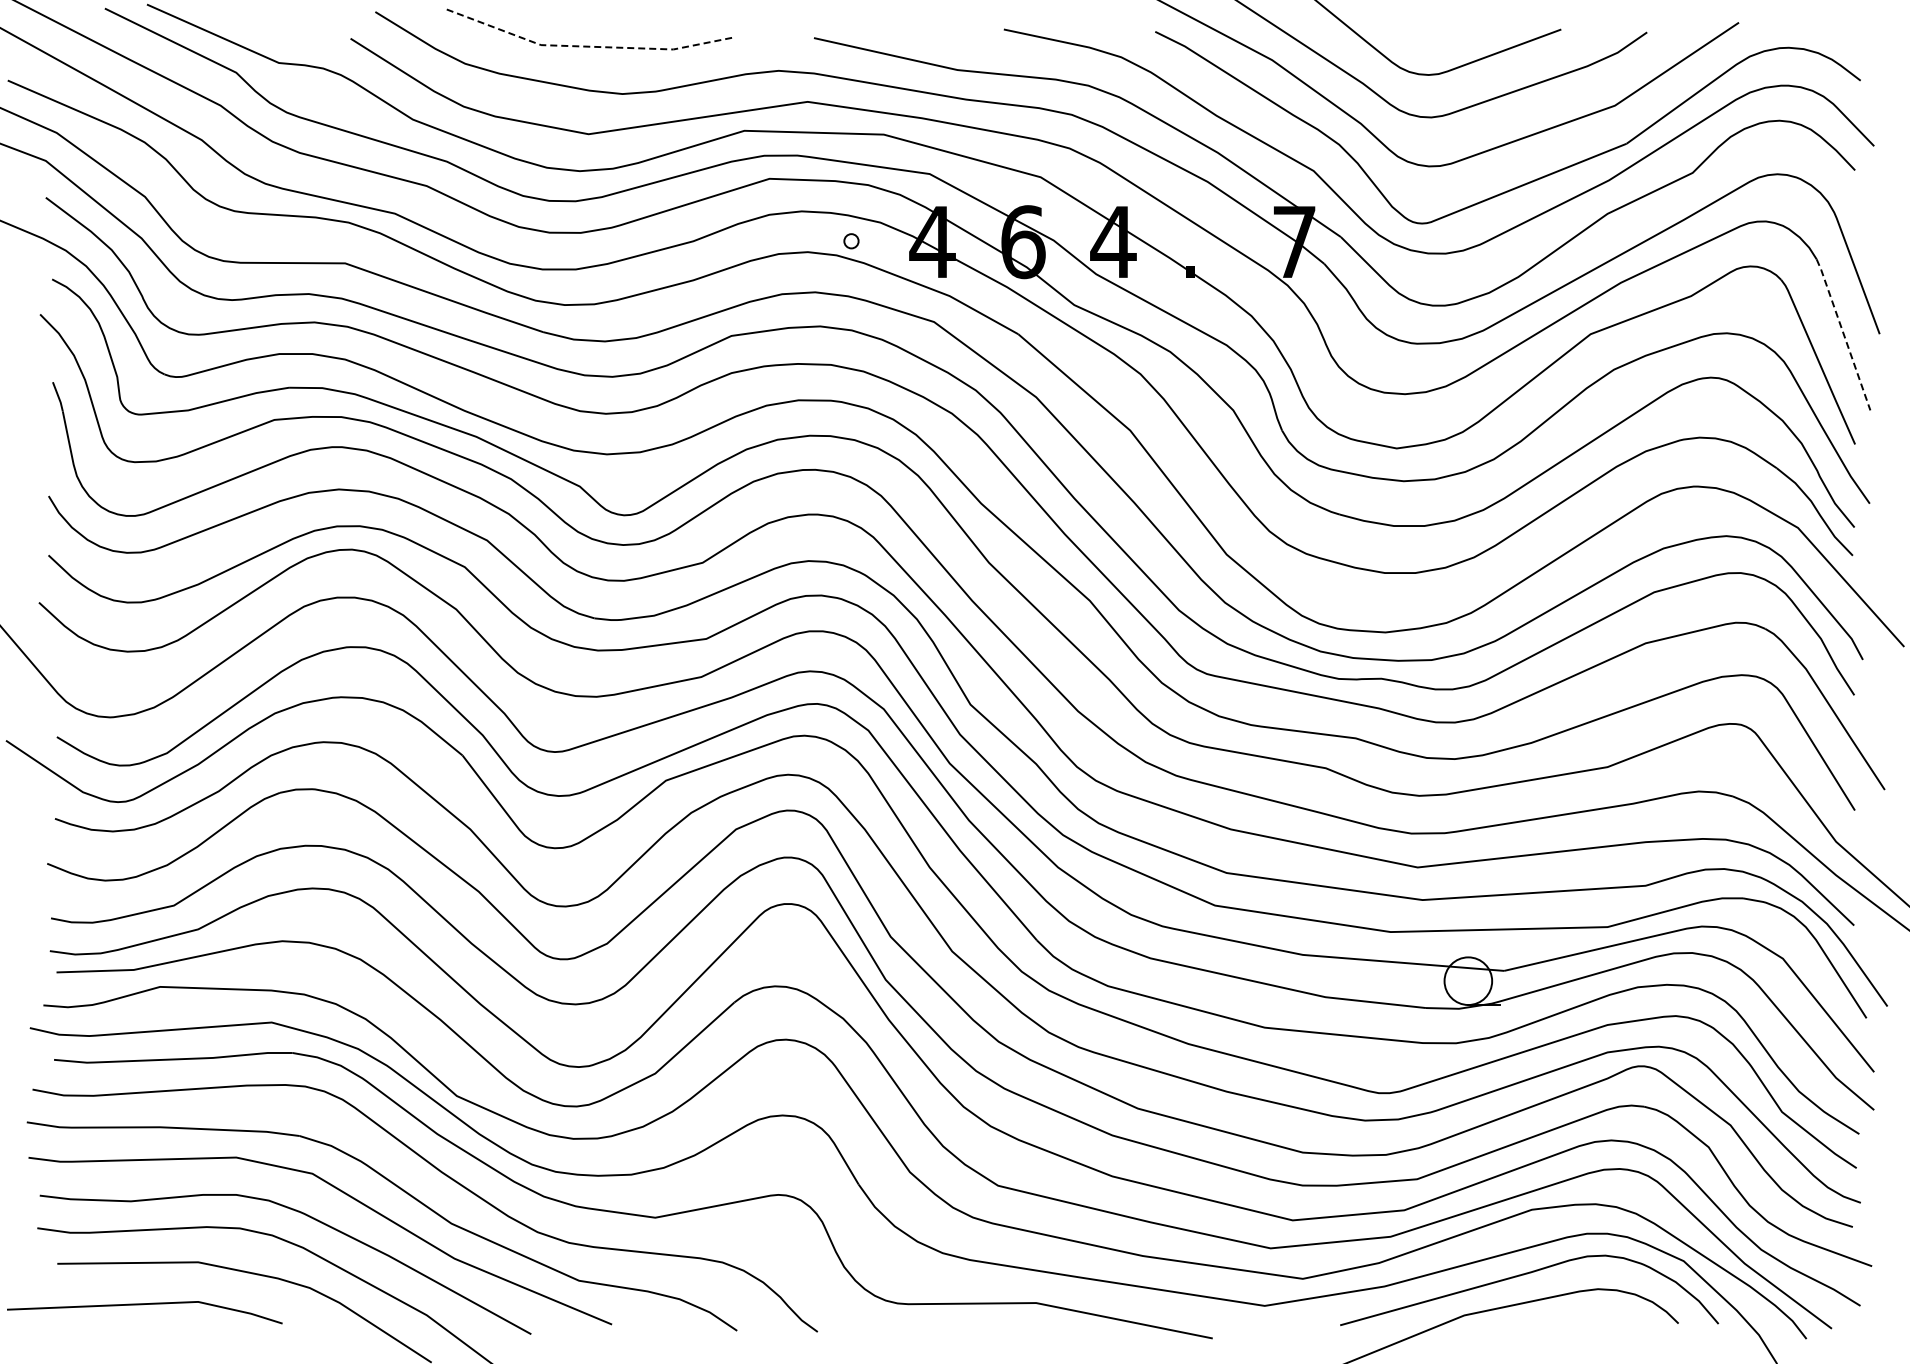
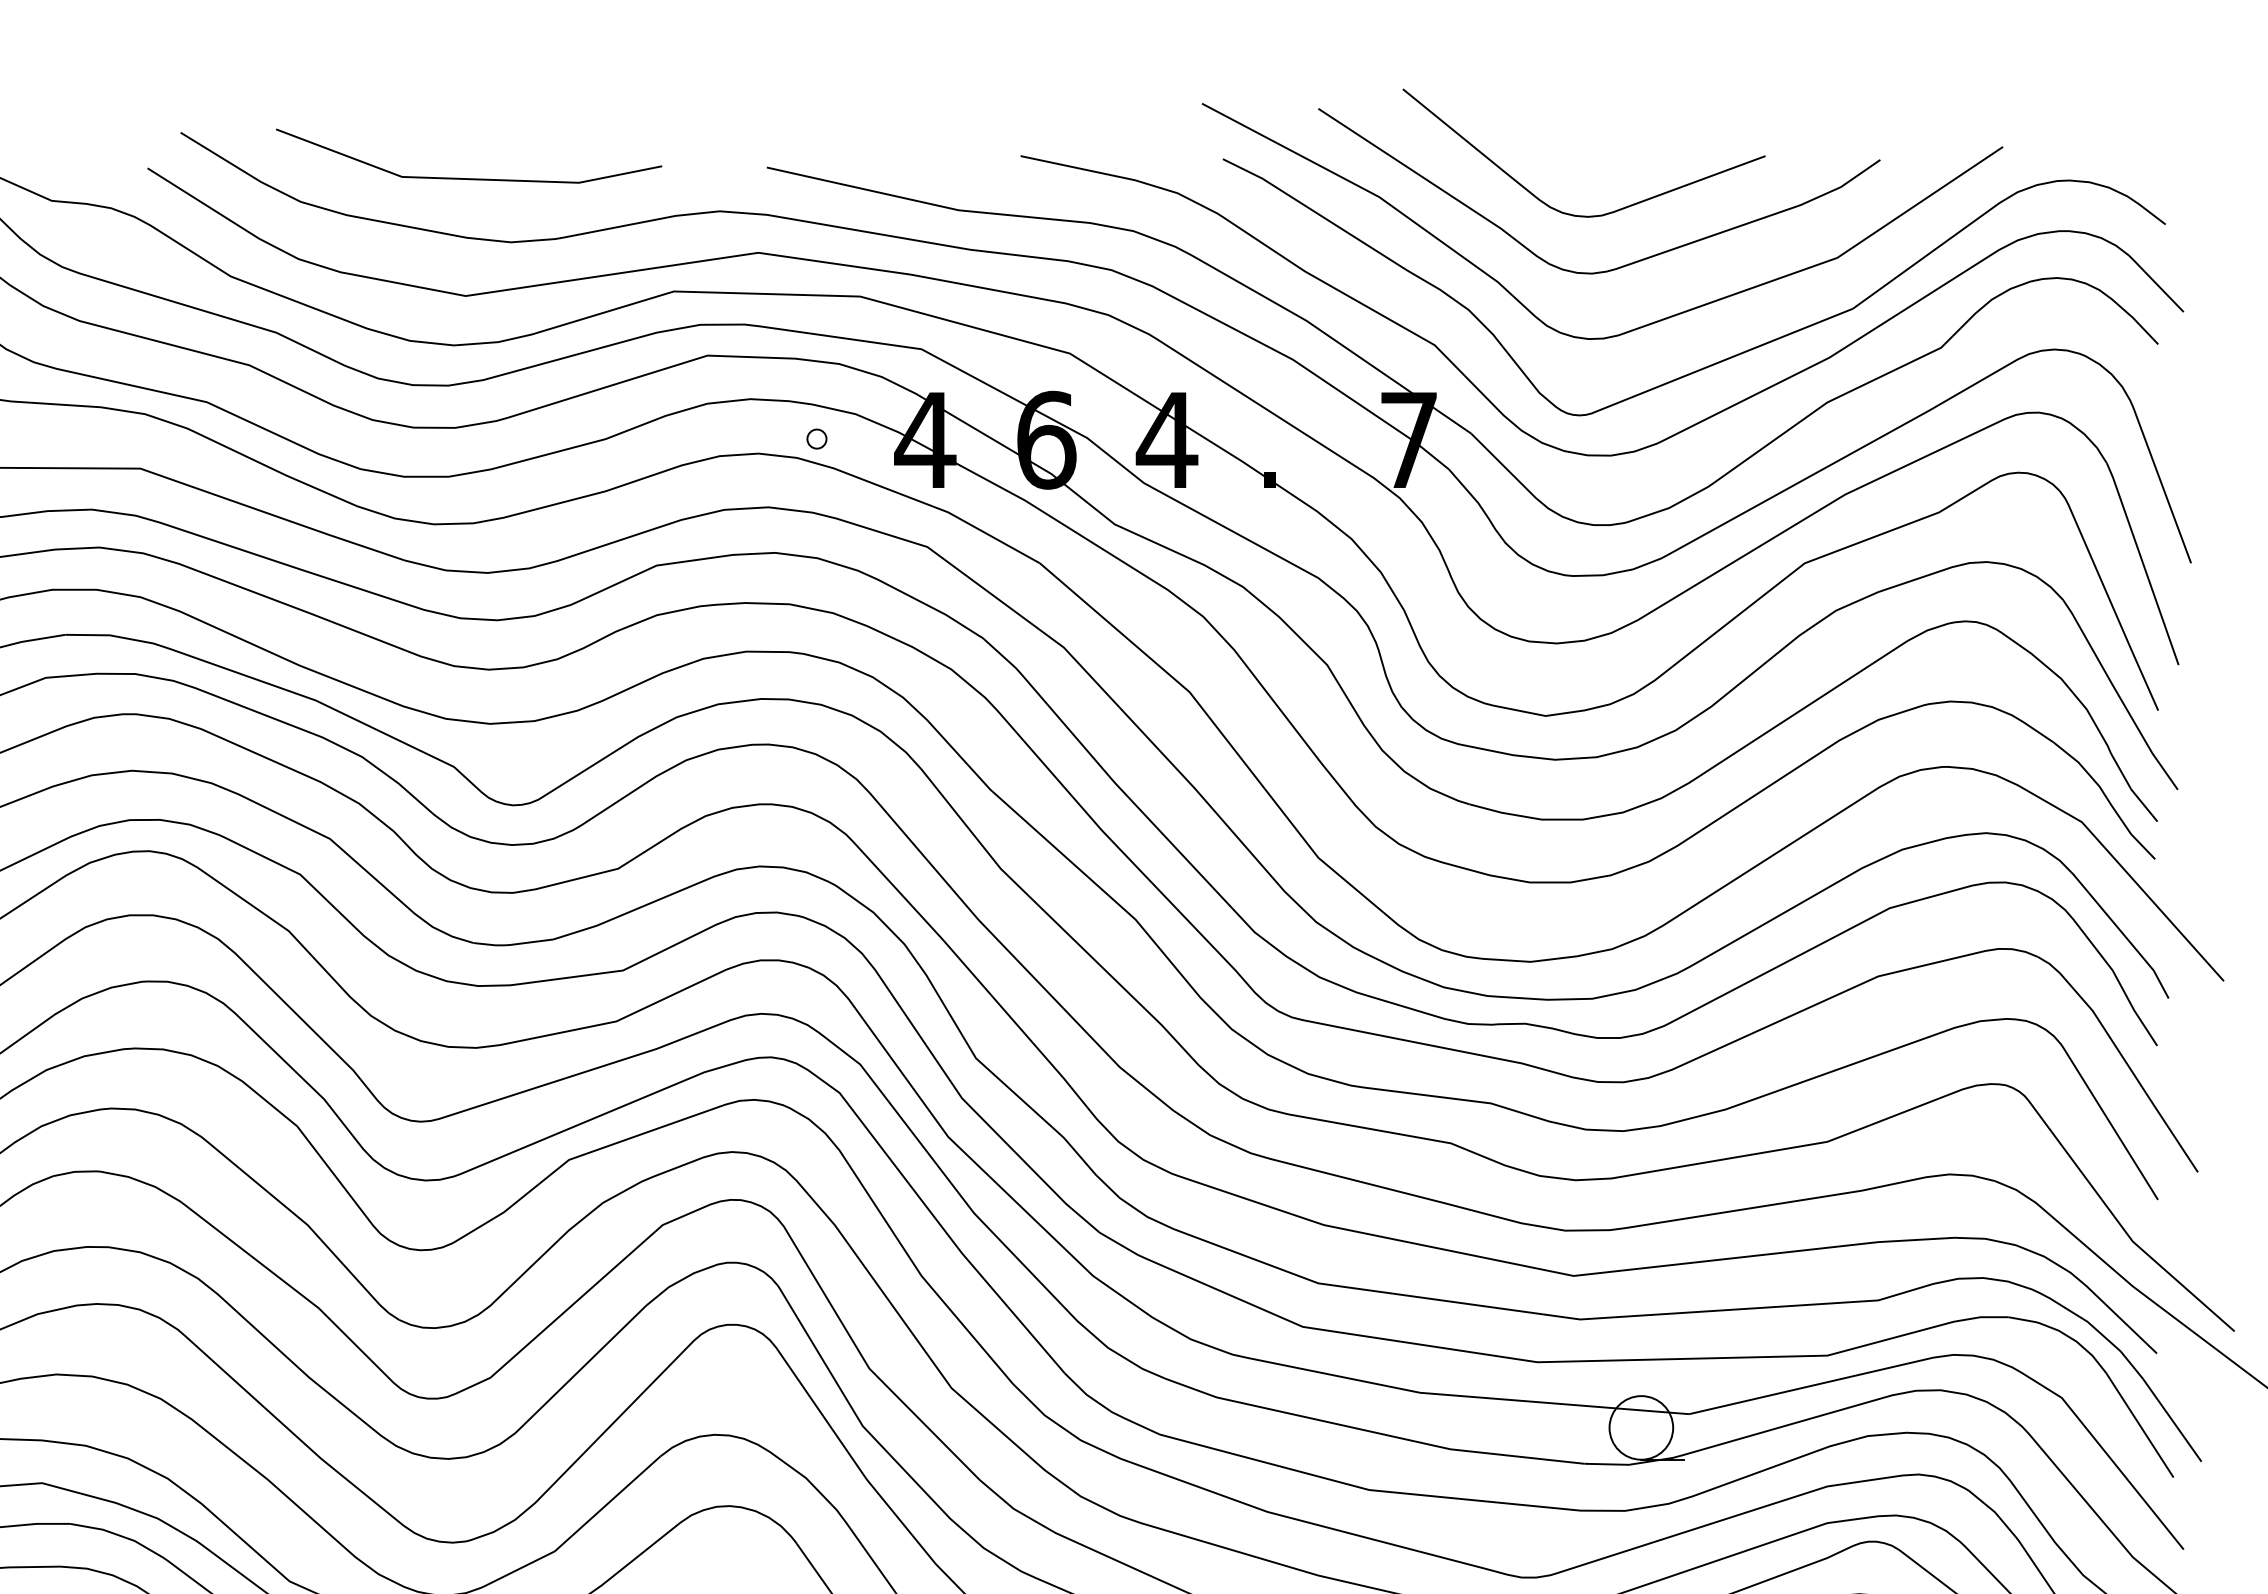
line: (588, 46) -> (465, 178), dashed -> solid
line: (1843, 334) -> (2142, 563), dashed -> solid

